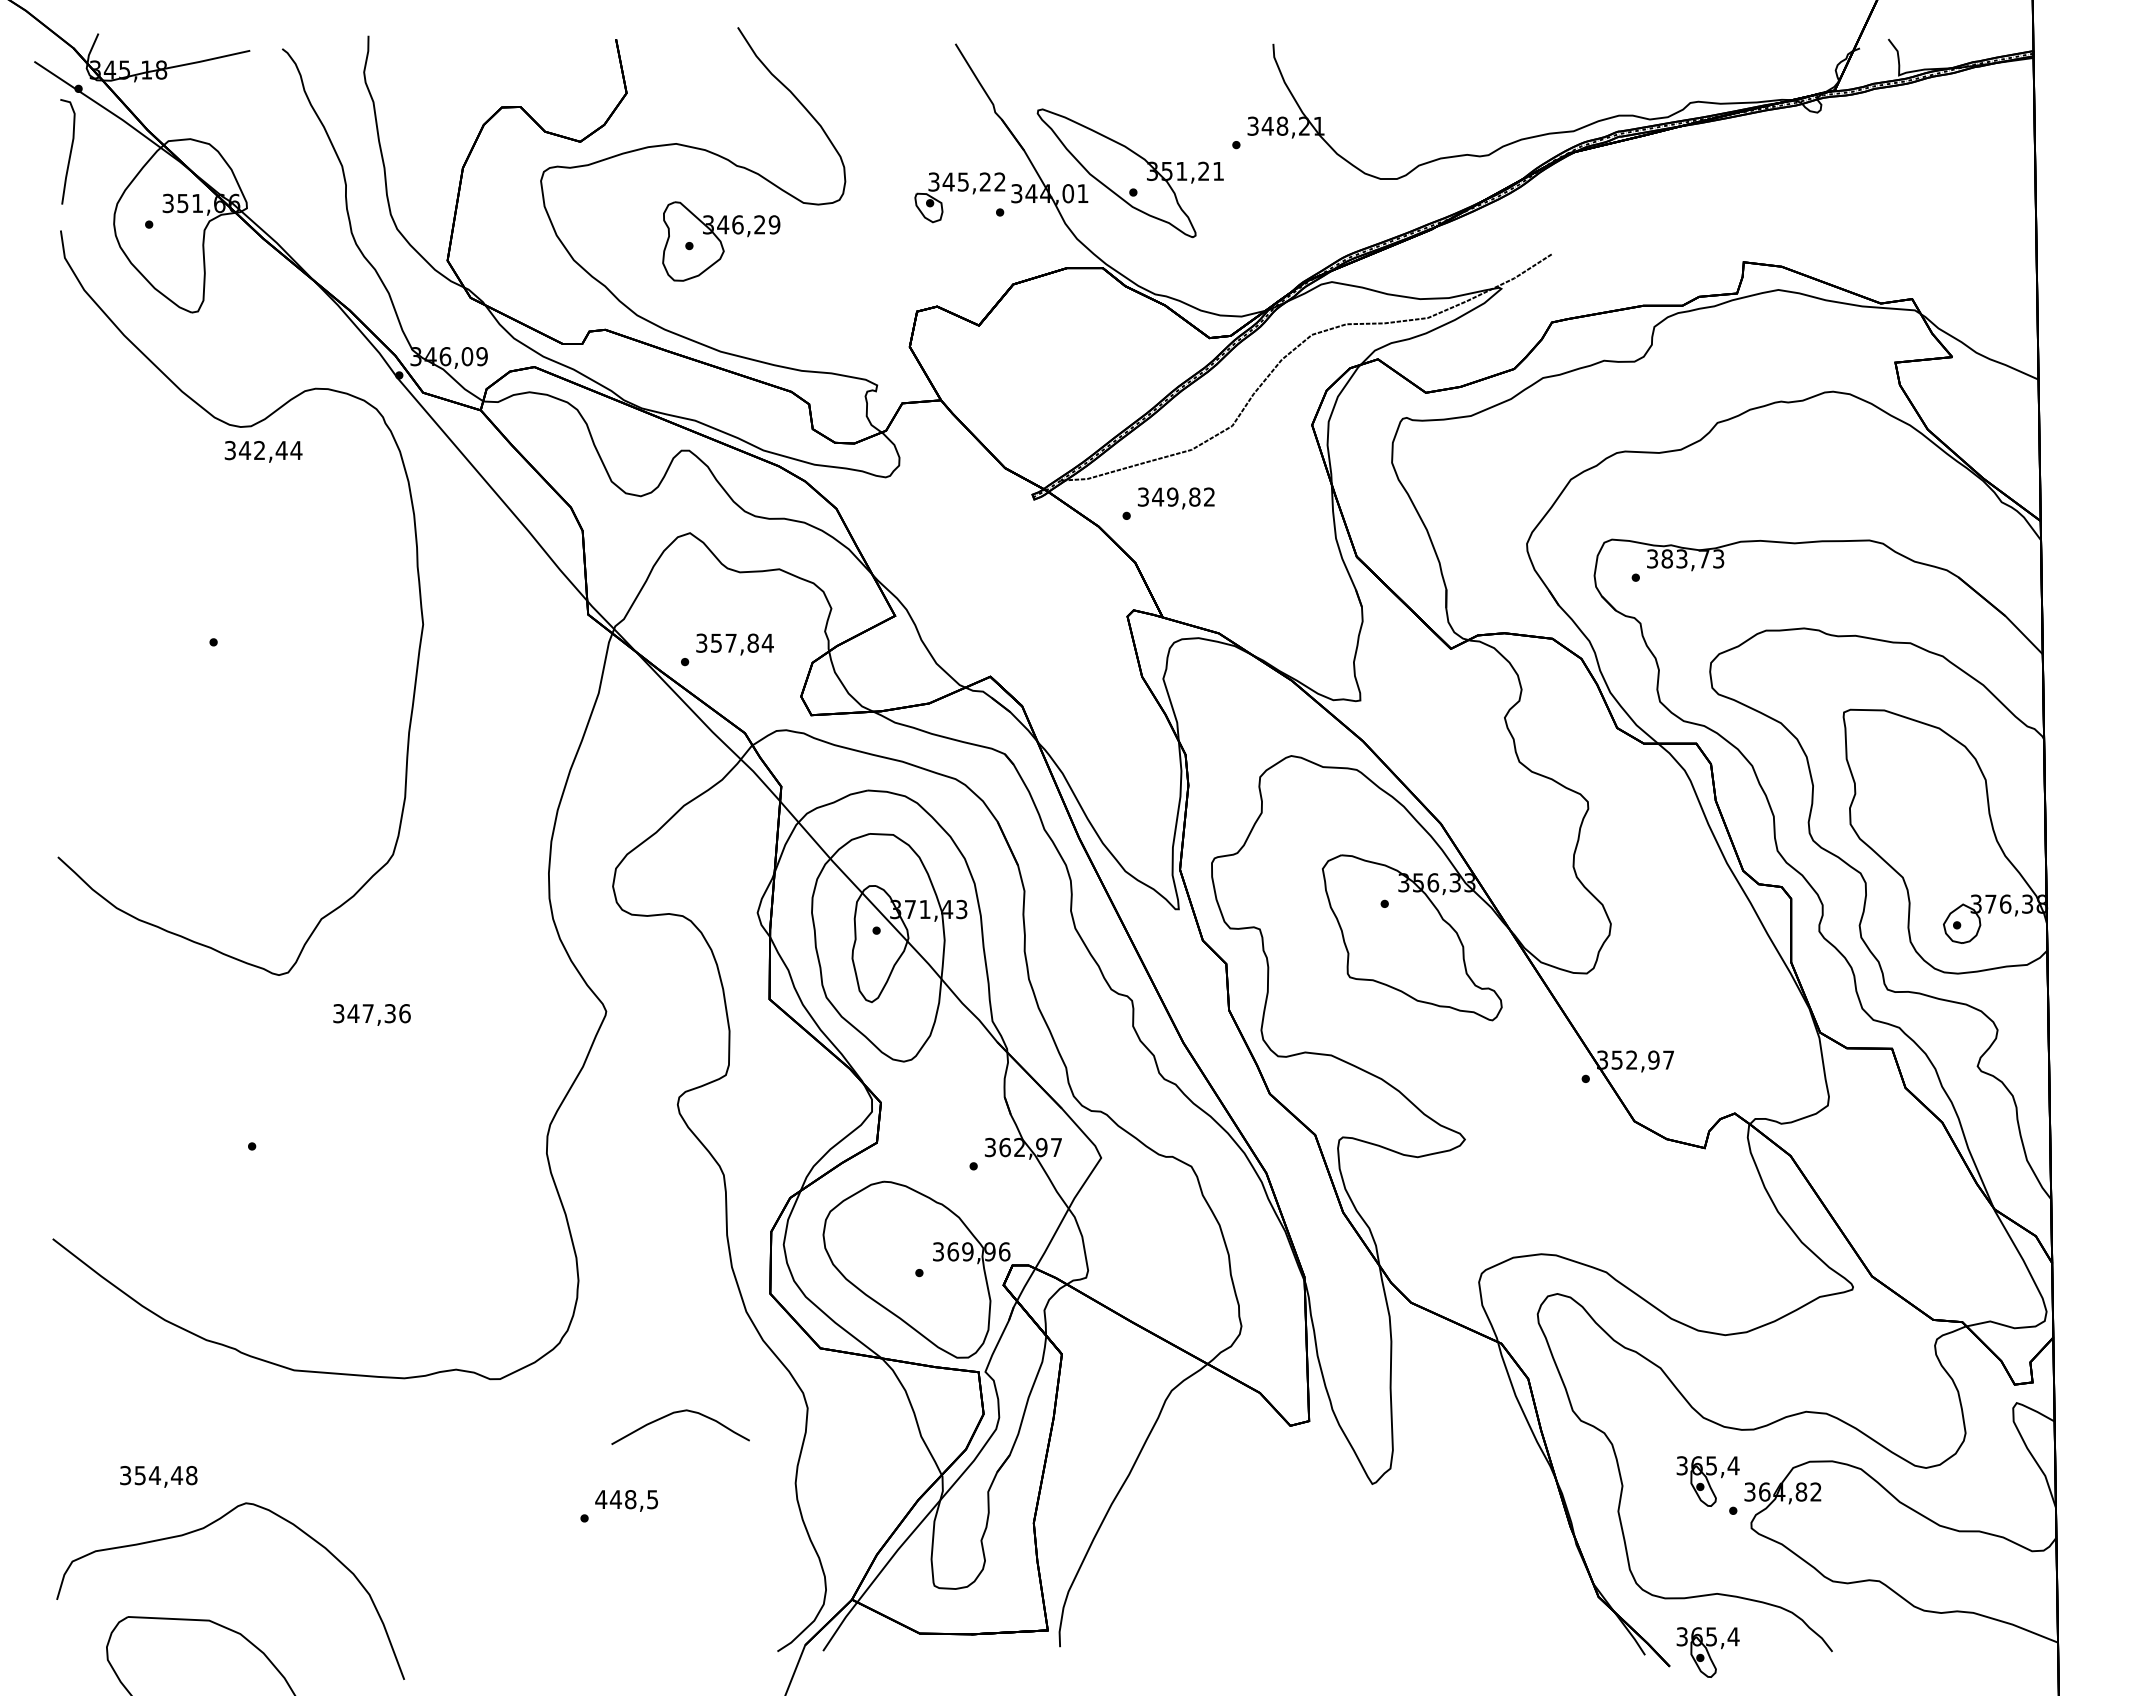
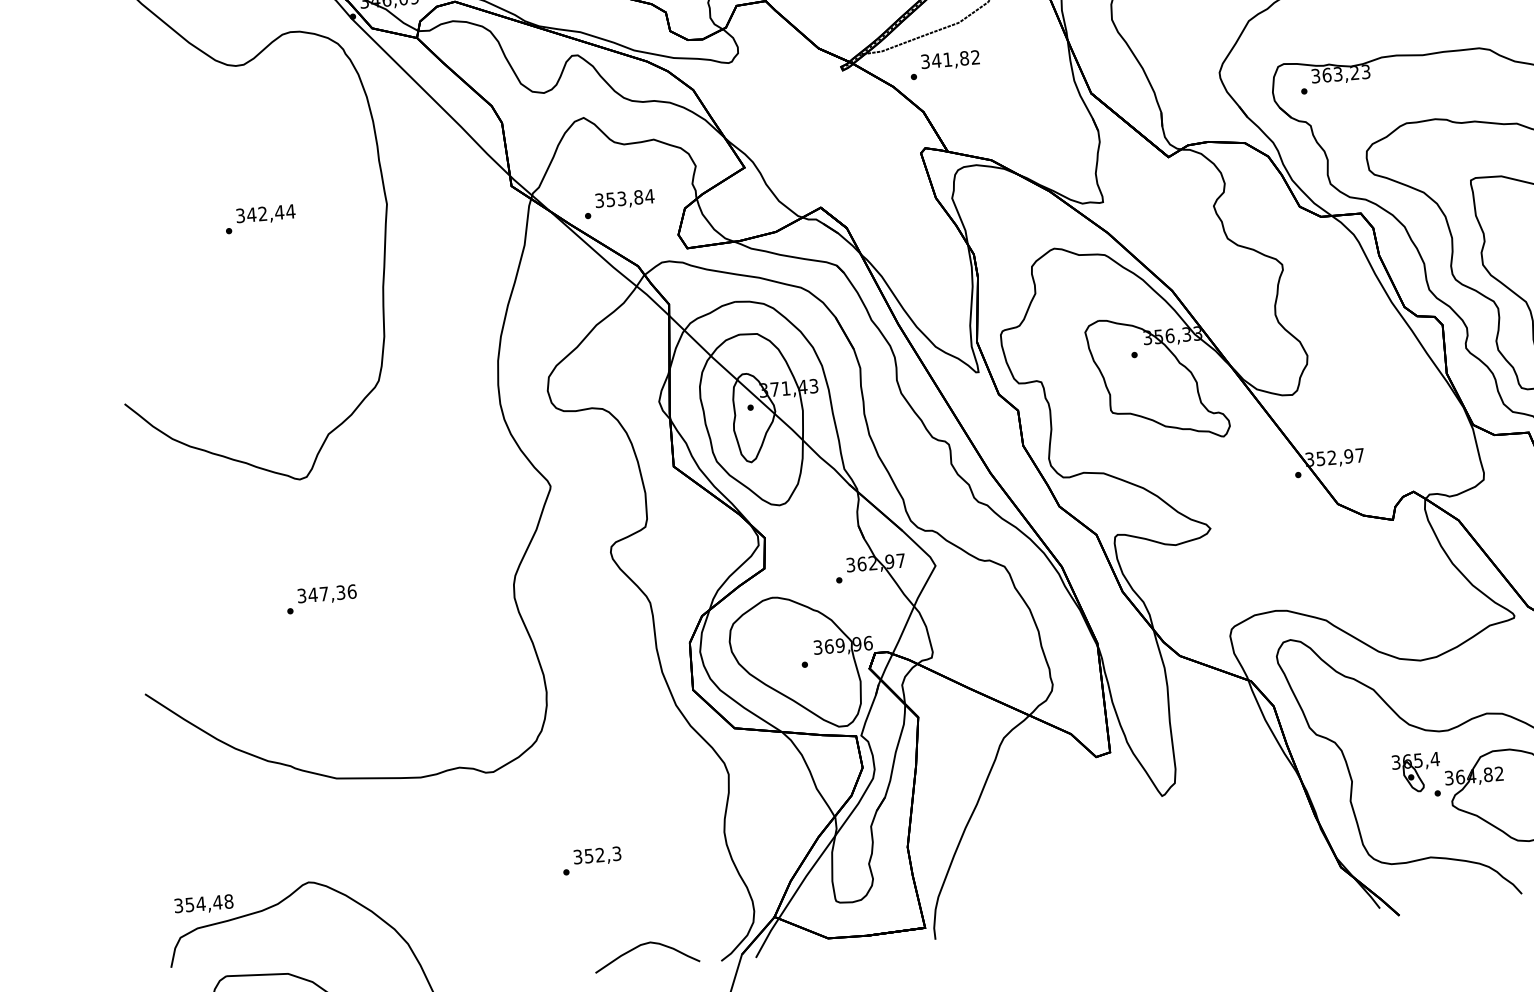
text: (263, 451) -> (265, 214), moved
text: (1172, 496) -> (947, 59), 349,82 -> 341,82
text: (1685, 558) -> (1340, 73), 383,73 -> 363,23
text: (730, 642) -> (621, 198), 357,84 -> 353,84
text: (371, 1014) -> (326, 594), moved
curve: (676, 1413) -> (642, 945), moved
text: (158, 1476) -> (203, 904), moved
text: (626, 1499) -> (597, 855), 448,5 -> 352,3
part: (1707, 1652) -> (1427, 902), removed

